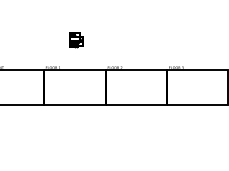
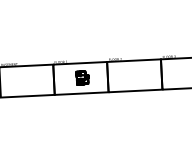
part: (76, 40) -> (82, 78), moved

